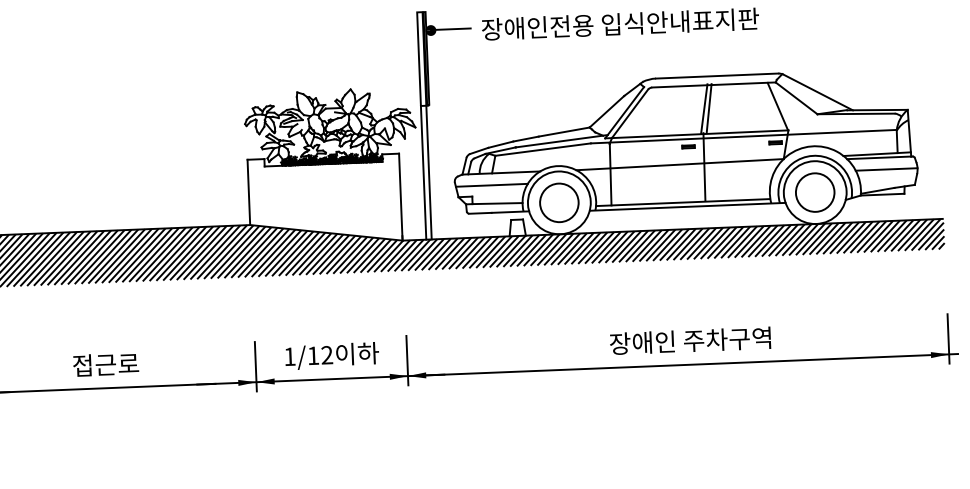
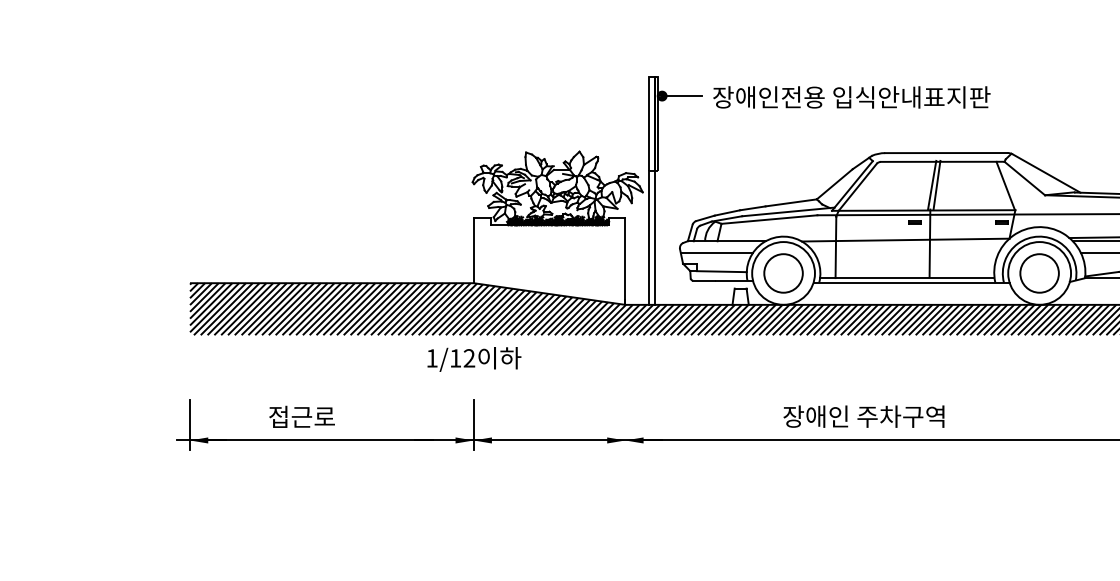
text: (689, 340) -> (863, 416), moved
text: (332, 356) -> (474, 359), moved
line: (407, 360) -> (625, 424), removed
text: (105, 364) -> (301, 416), moved

